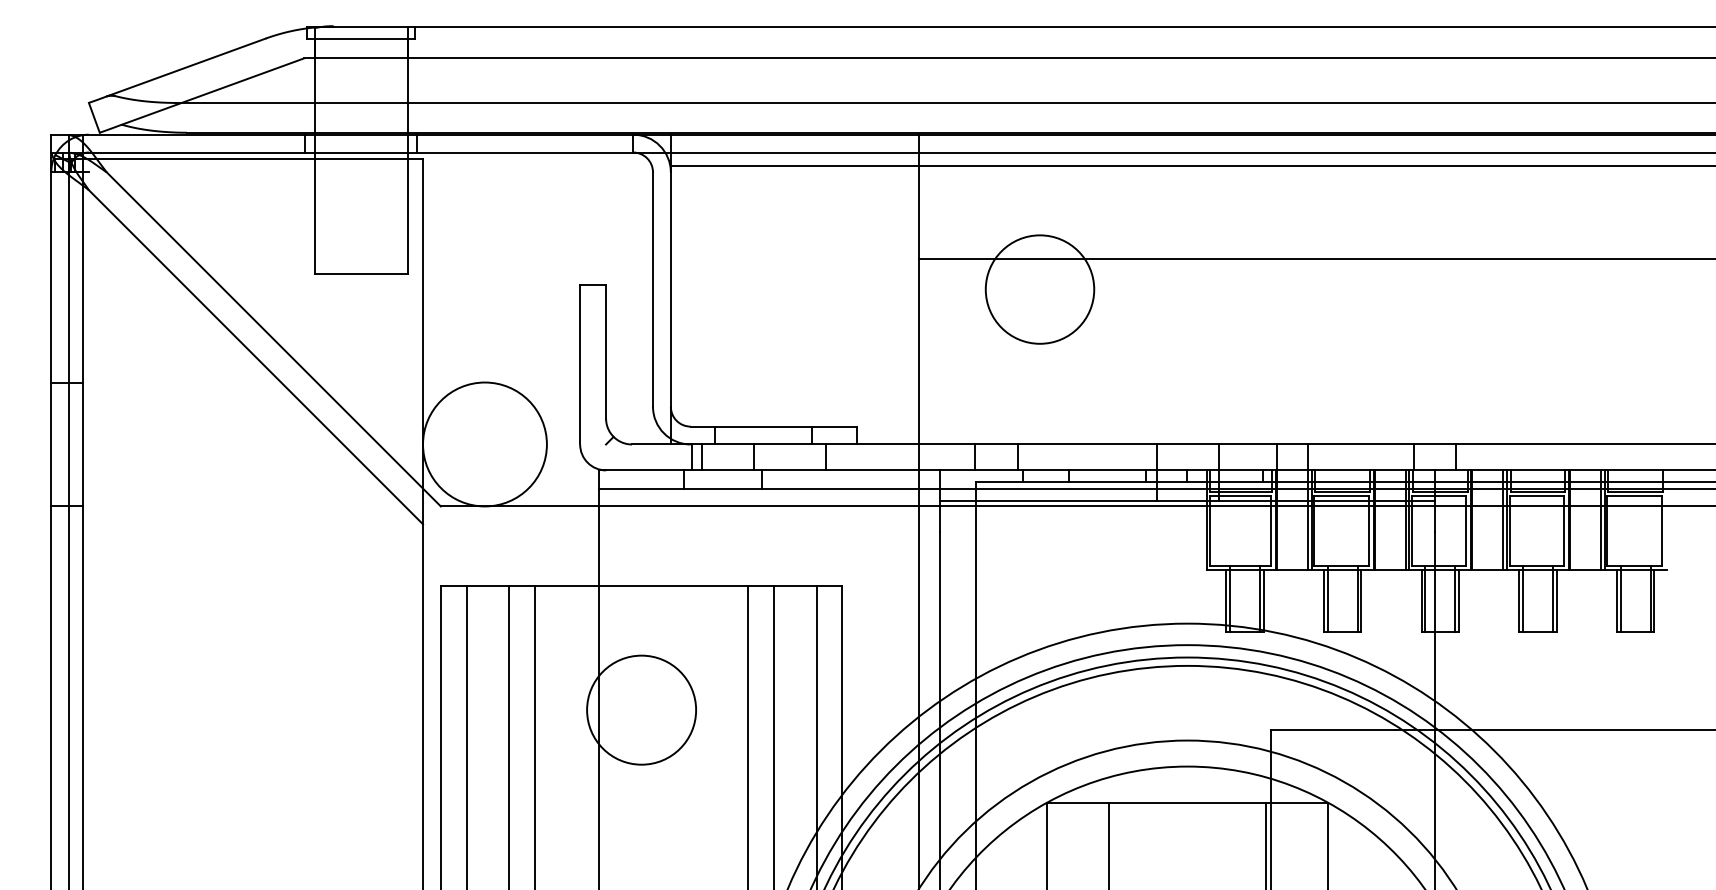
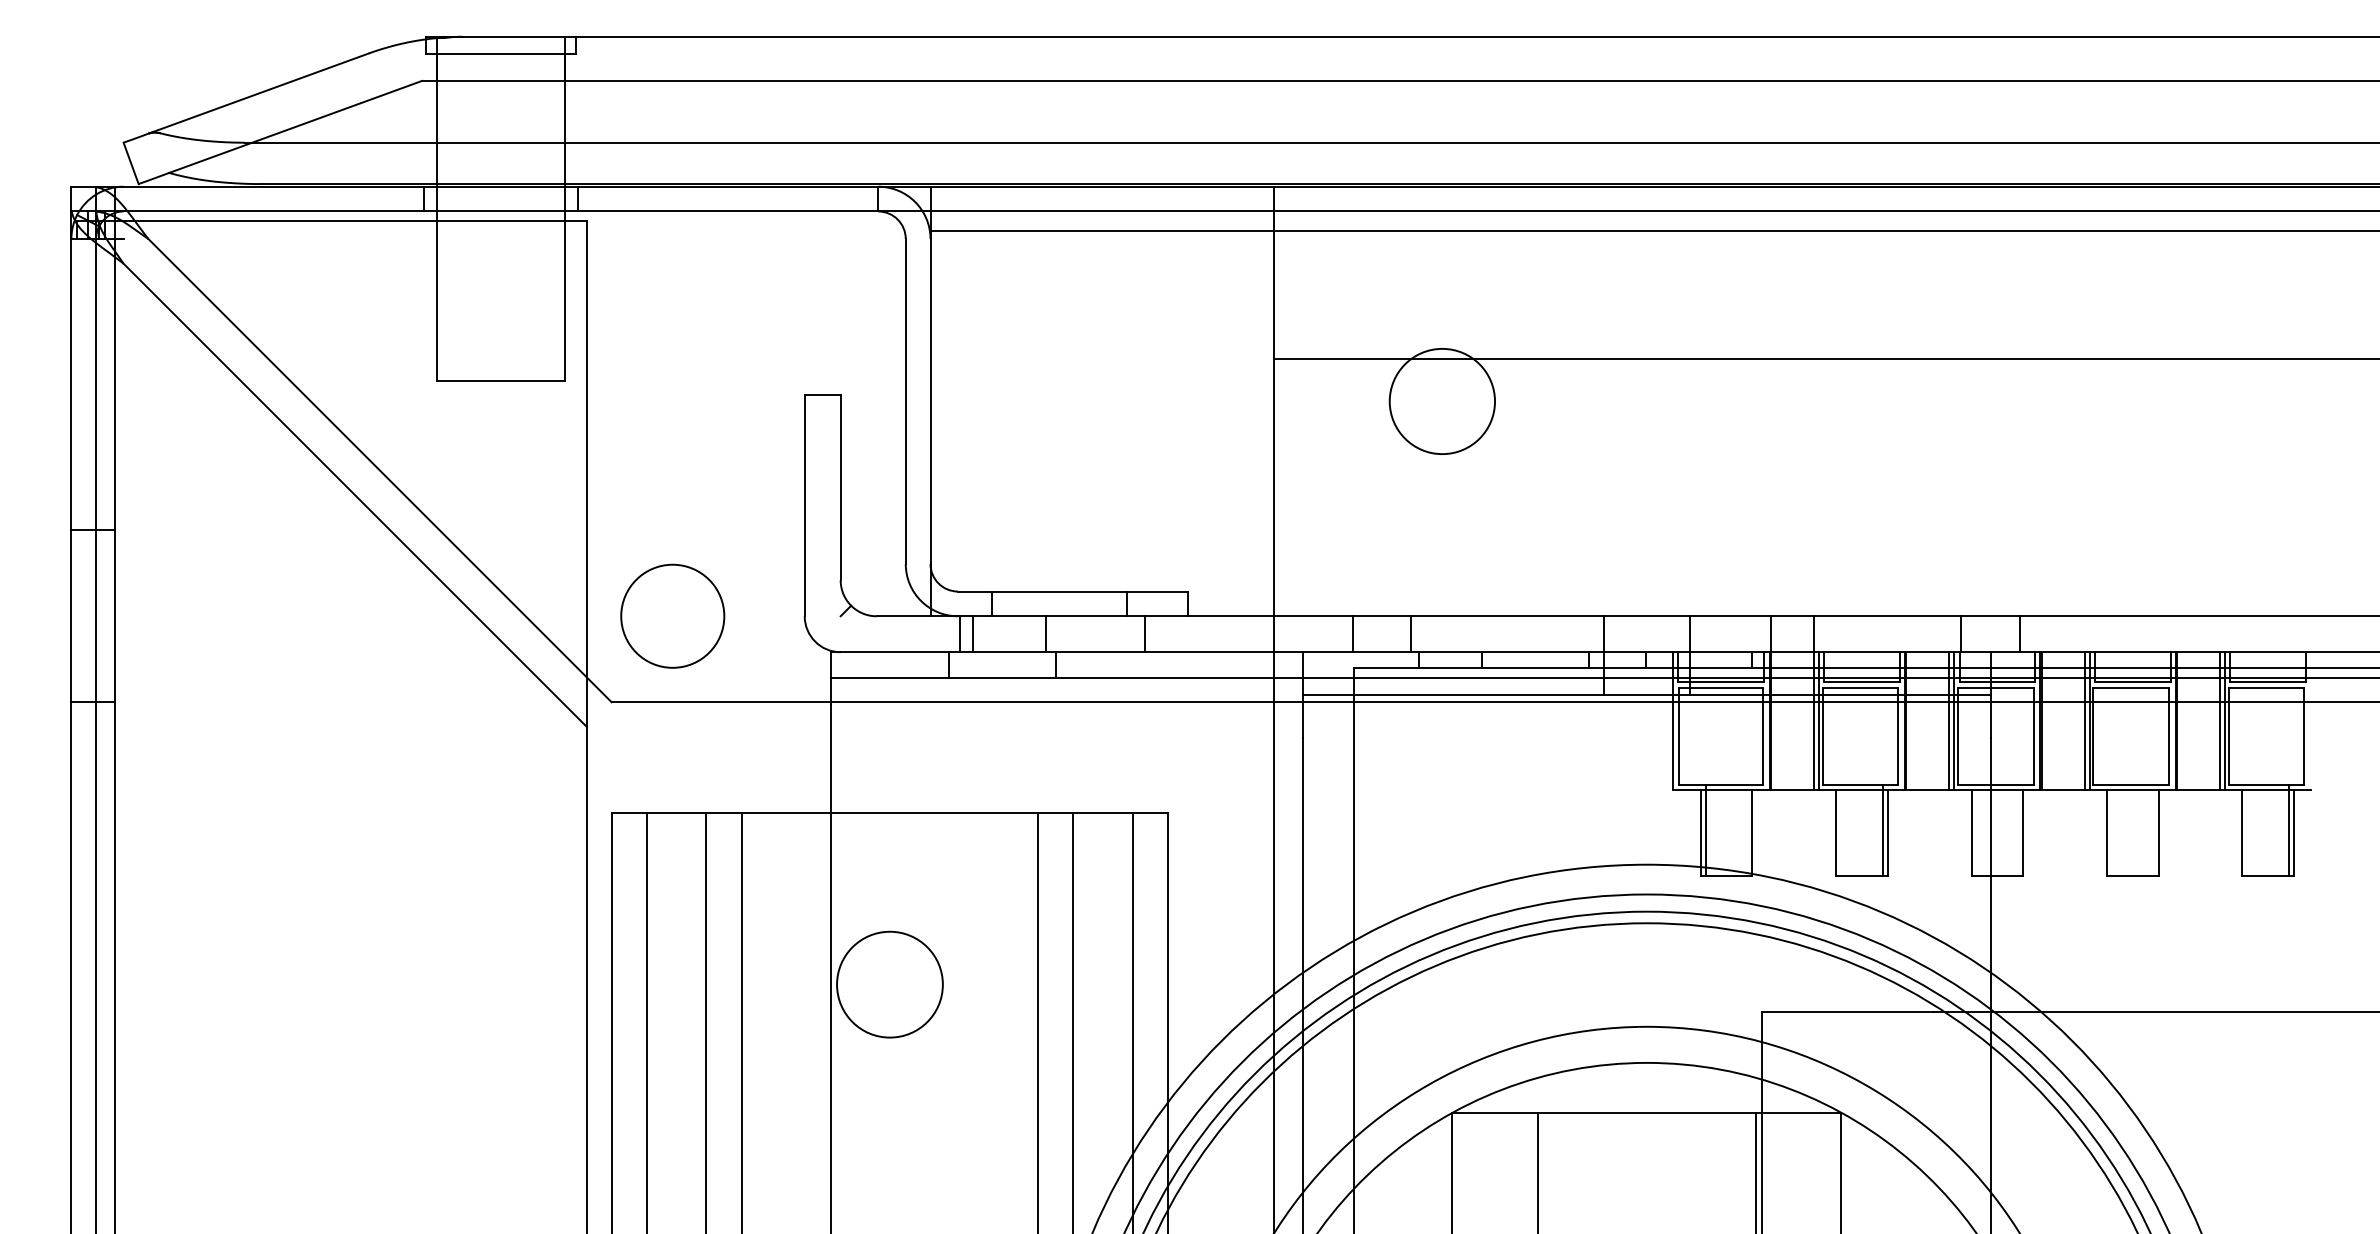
circle: (1040, 289) -> (1442, 401), size x0.7
circle: (484, 444) -> (672, 616), size x0.6
line: (1260, 598) -> (1747, 829), removed
line: (1327, 598) -> (1841, 829), removed
line: (1425, 598) -> (1976, 829), removed
line: (1455, 598) -> (2018, 829), removed
line: (1523, 598) -> (2112, 829), removed
line: (1552, 598) -> (2153, 829), removed
line: (1620, 598) -> (2247, 829), removed
circle: (641, 710) -> (889, 984), size x0.7

